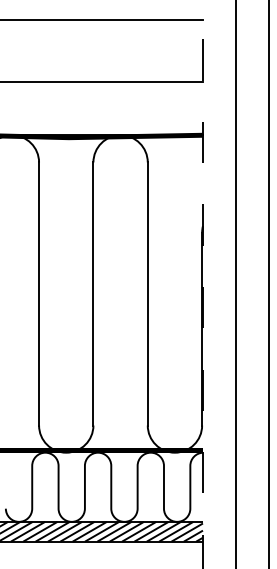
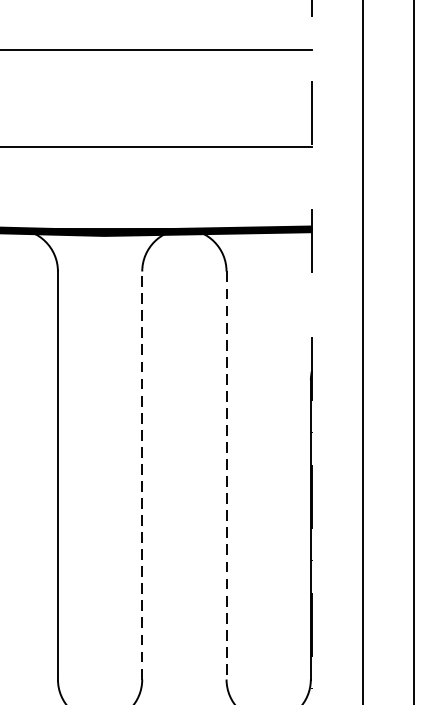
line: (93, 293) -> (142, 474), solid -> dashed
line: (147, 293) -> (226, 474), solid -> dashed

